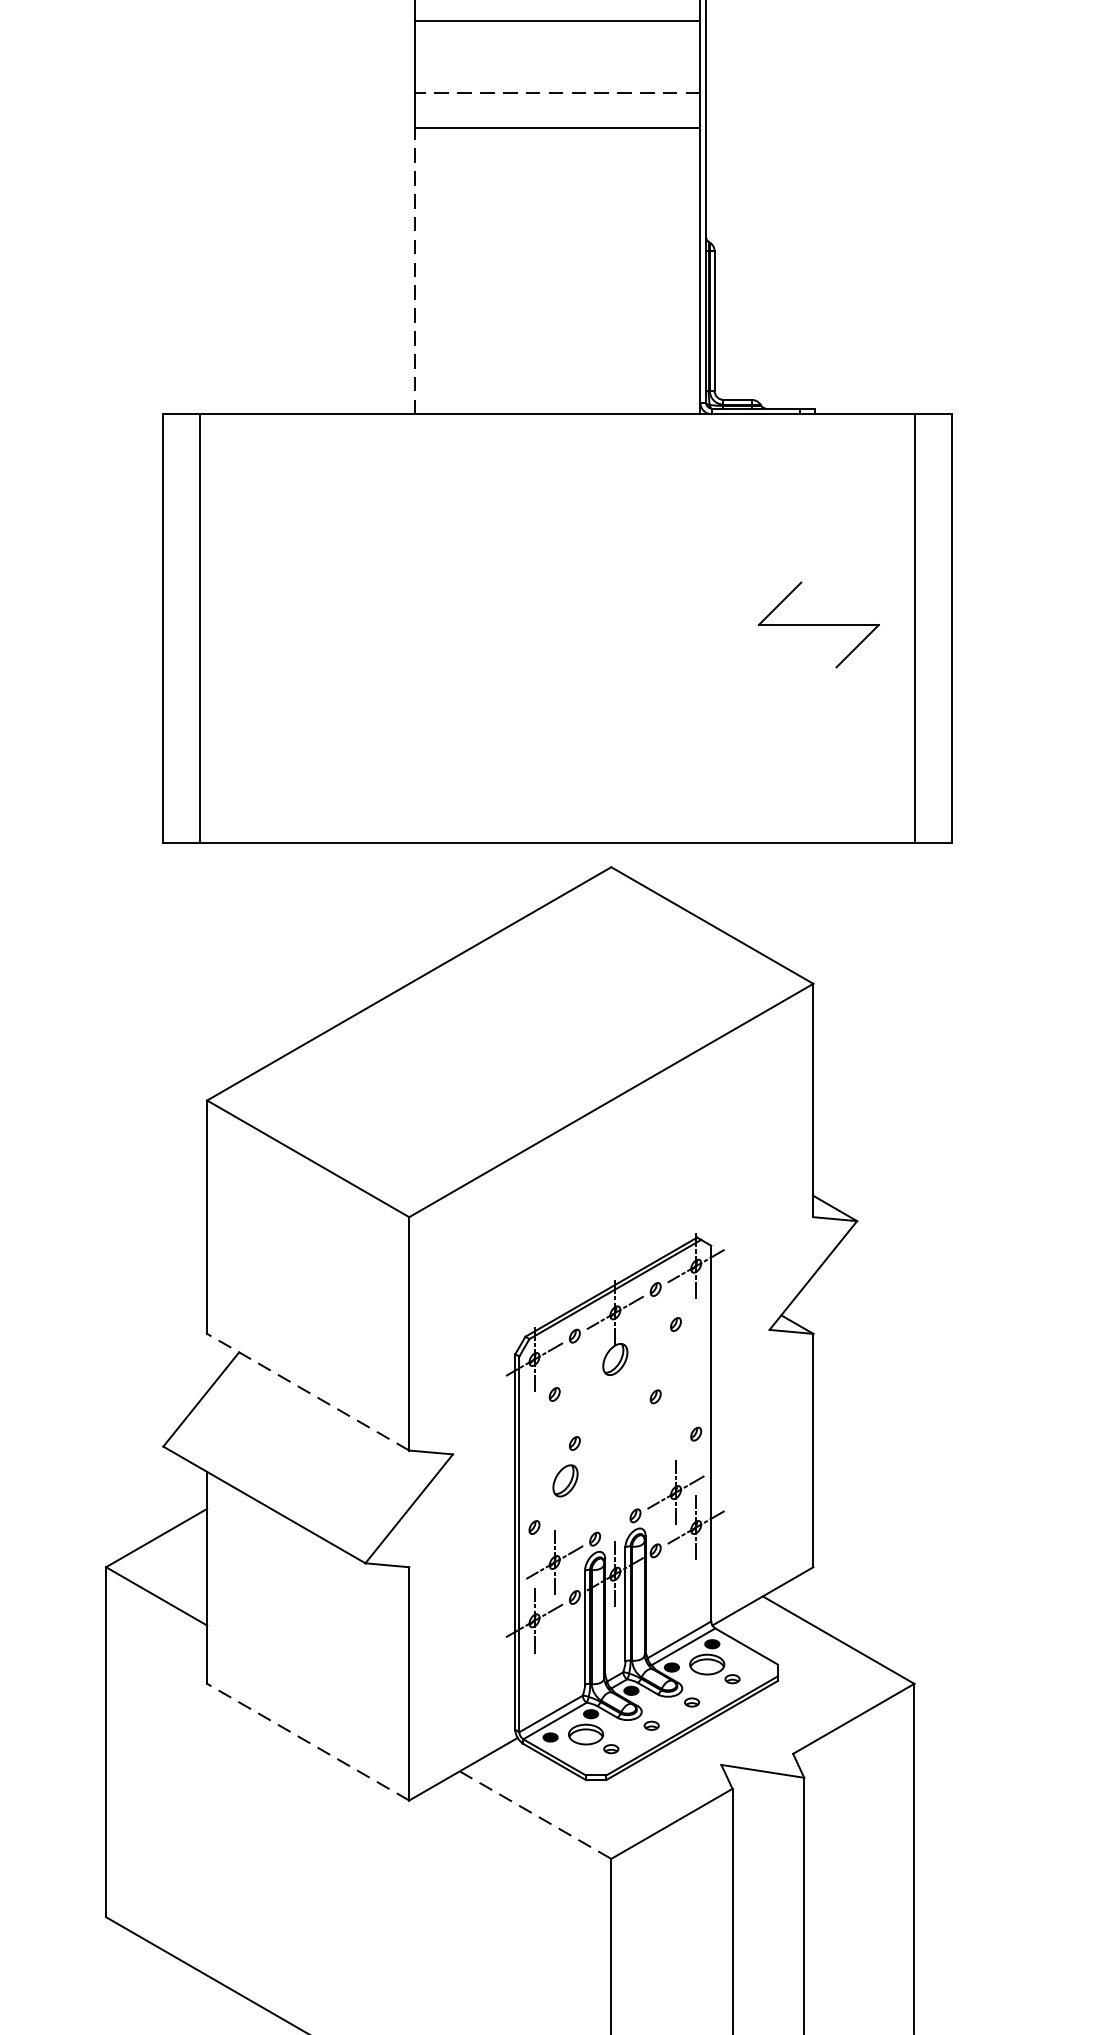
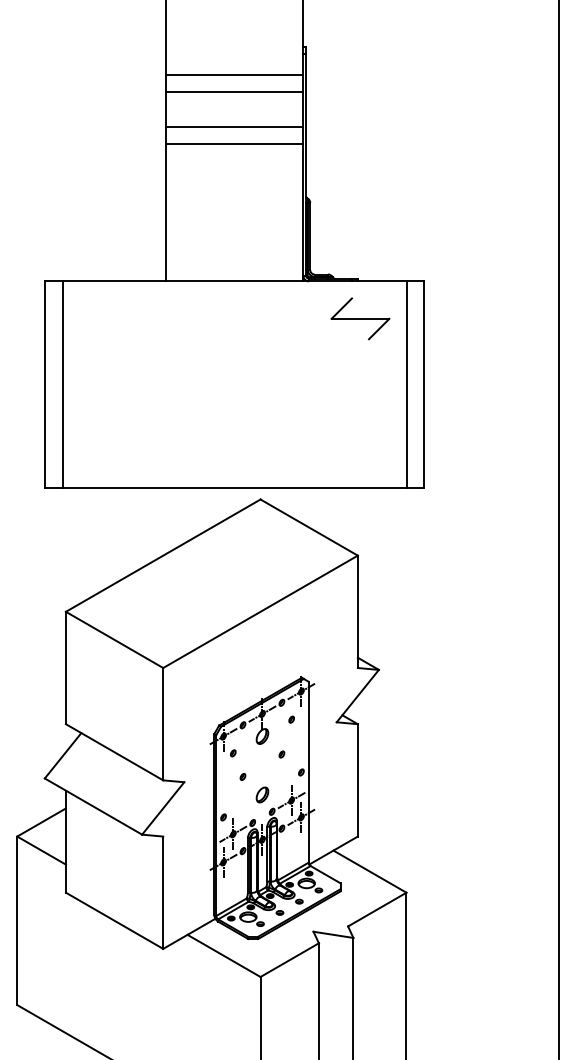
line: (557, 92) -> (234, 126), dashed -> solid
line: (413, 271) -> (165, 212), dashed -> solid
part: (818, 624) -> (360, 318), moved
line: (308, 1392) -> (114, 752), dashed -> solid
part: (565, 1479) -> (262, 794), moved
line: (308, 1741) -> (114, 920), dashed -> solid
line: (536, 1816) -> (224, 956), dashed -> solid

